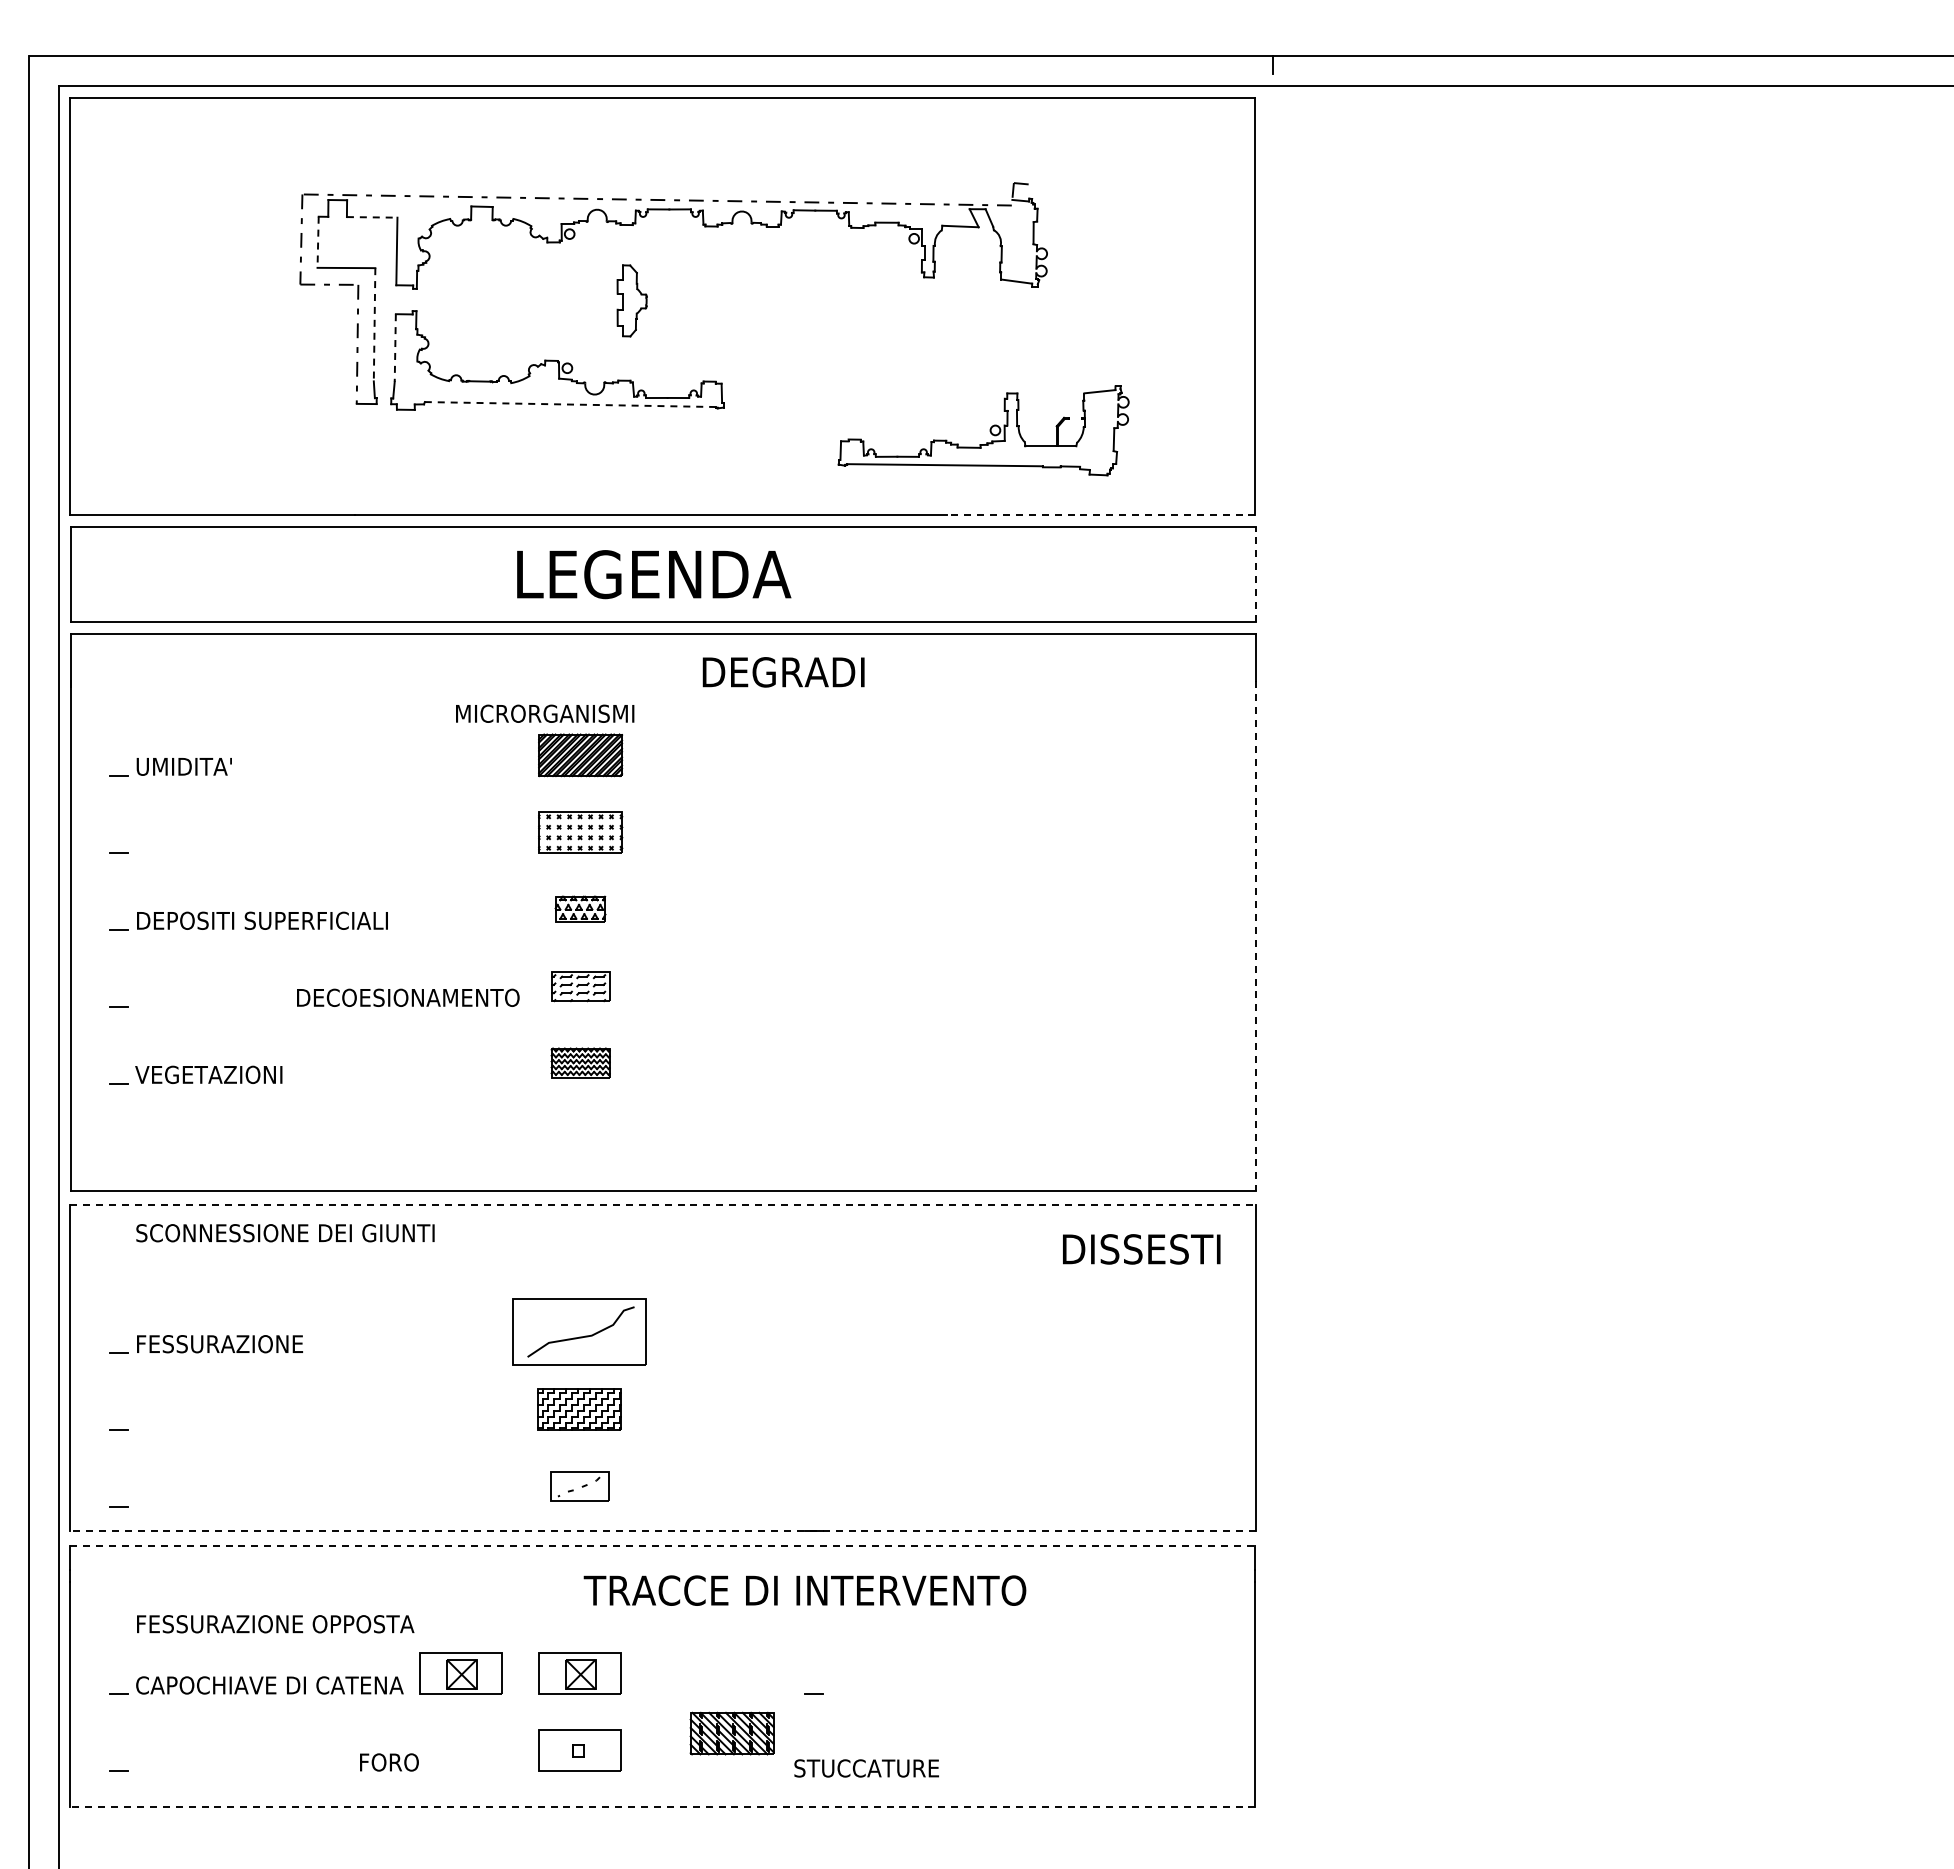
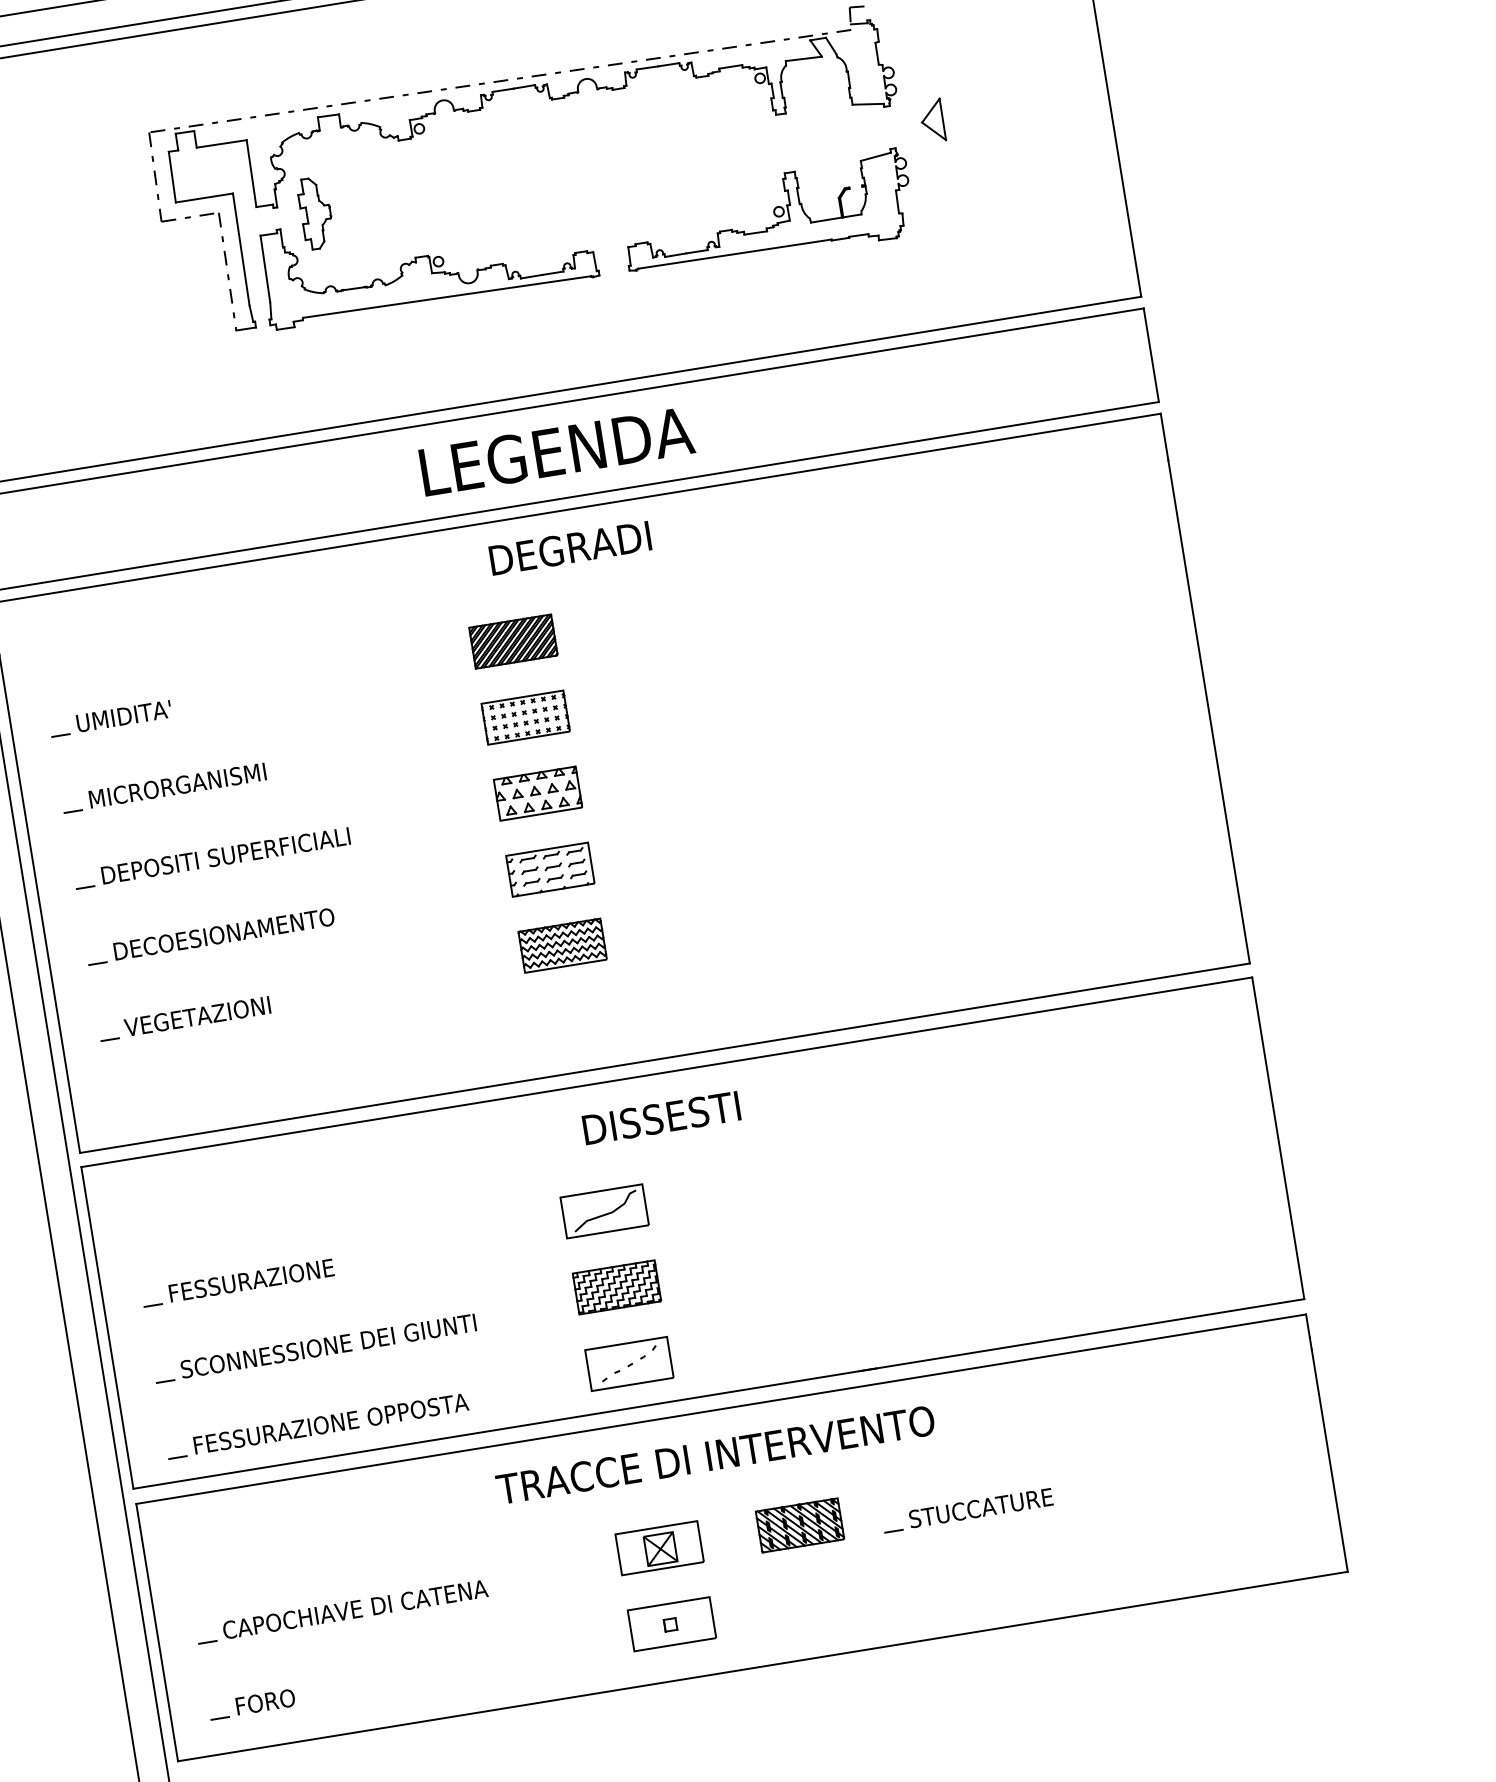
line: (372, 217) -> (222, 144), dashed -> solid
line: (318, 242) -> (172, 177), dashed -> solid
part: (631, 300) -> (315, 212), moved
part: (1077, 308) -> (932, 121), added
line: (374, 324) -> (241, 249), dashed -> solid
line: (395, 347) -> (265, 268), dashed -> solid
line: (570, 404) -> (447, 296), dashed -> solid
part: (983, 430) -> (767, 213), moved
line: (1100, 515) -> (988, 321), dashed -> solid
line: (1256, 574) -> (1151, 355), dashed -> solid
text: (783, 672) -> (570, 548), moved
text: (545, 713) -> (178, 785), moved
part: (580, 908) -> (537, 792), size x1.67
line: (1256, 936) -> (1209, 712), dashed -> solid
part: (580, 986) -> (550, 869), size x1.43
text: (408, 997) -> (224, 933), moved
part: (580, 1062) -> (562, 944), size x1.43
line: (663, 1204) -> (667, 1071), dashed -> solid
text: (285, 1233) -> (328, 1346), moved
text: (1141, 1249) -> (661, 1118), moved
part: (579, 1332) -> (604, 1211), size x0.62
part: (579, 1486) -> (629, 1363), size x1.43
line: (662, 1530) -> (718, 1393), dashed -> solid
line: (663, 1546) -> (721, 1409), dashed -> solid
text: (804, 1590) -> (714, 1455), moved
text: (275, 1624) -> (331, 1424), moved
part: (460, 1673) -> (541, 1567), removed
part: (731, 1733) -> (799, 1525), moved
text: (389, 1762) -> (265, 1702), moved
text: (866, 1768) -> (980, 1508), moved
line: (662, 1806) -> (762, 1666), dashed -> solid

